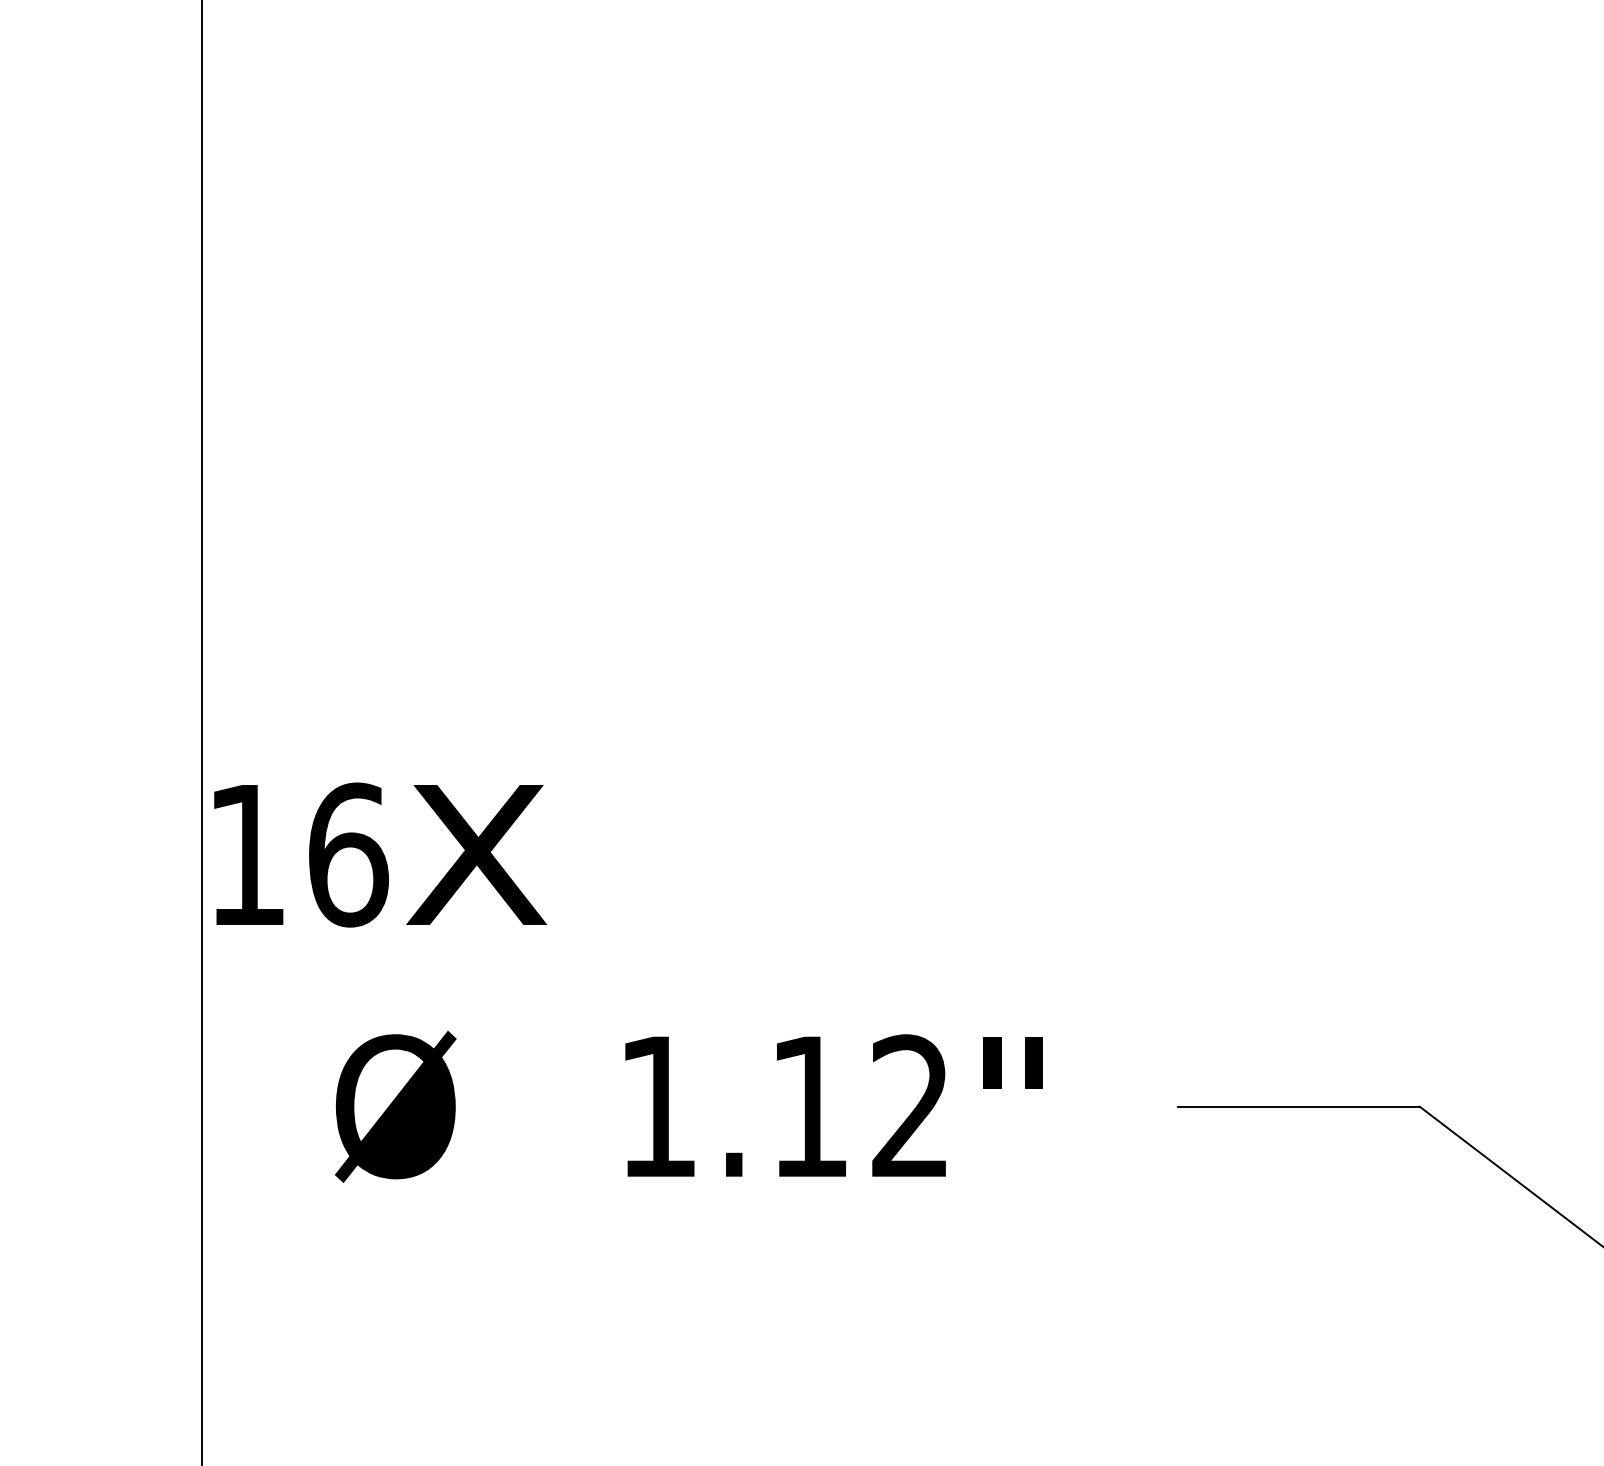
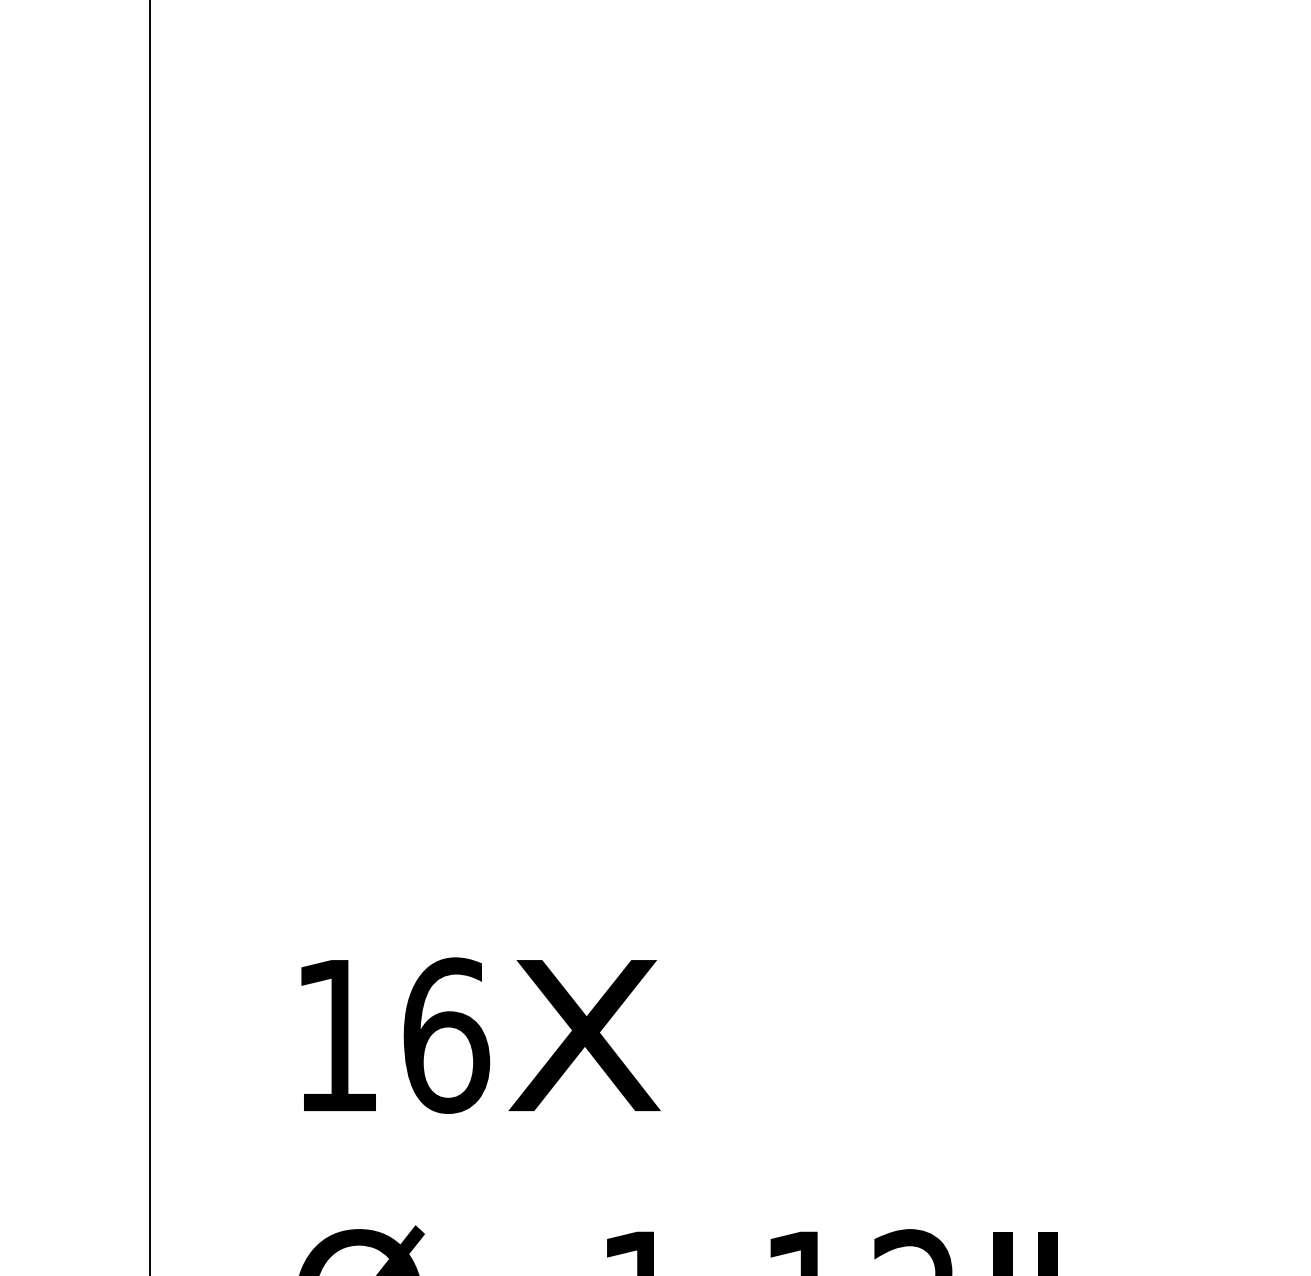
text: (380, 854) -> (480, 1035), moved

